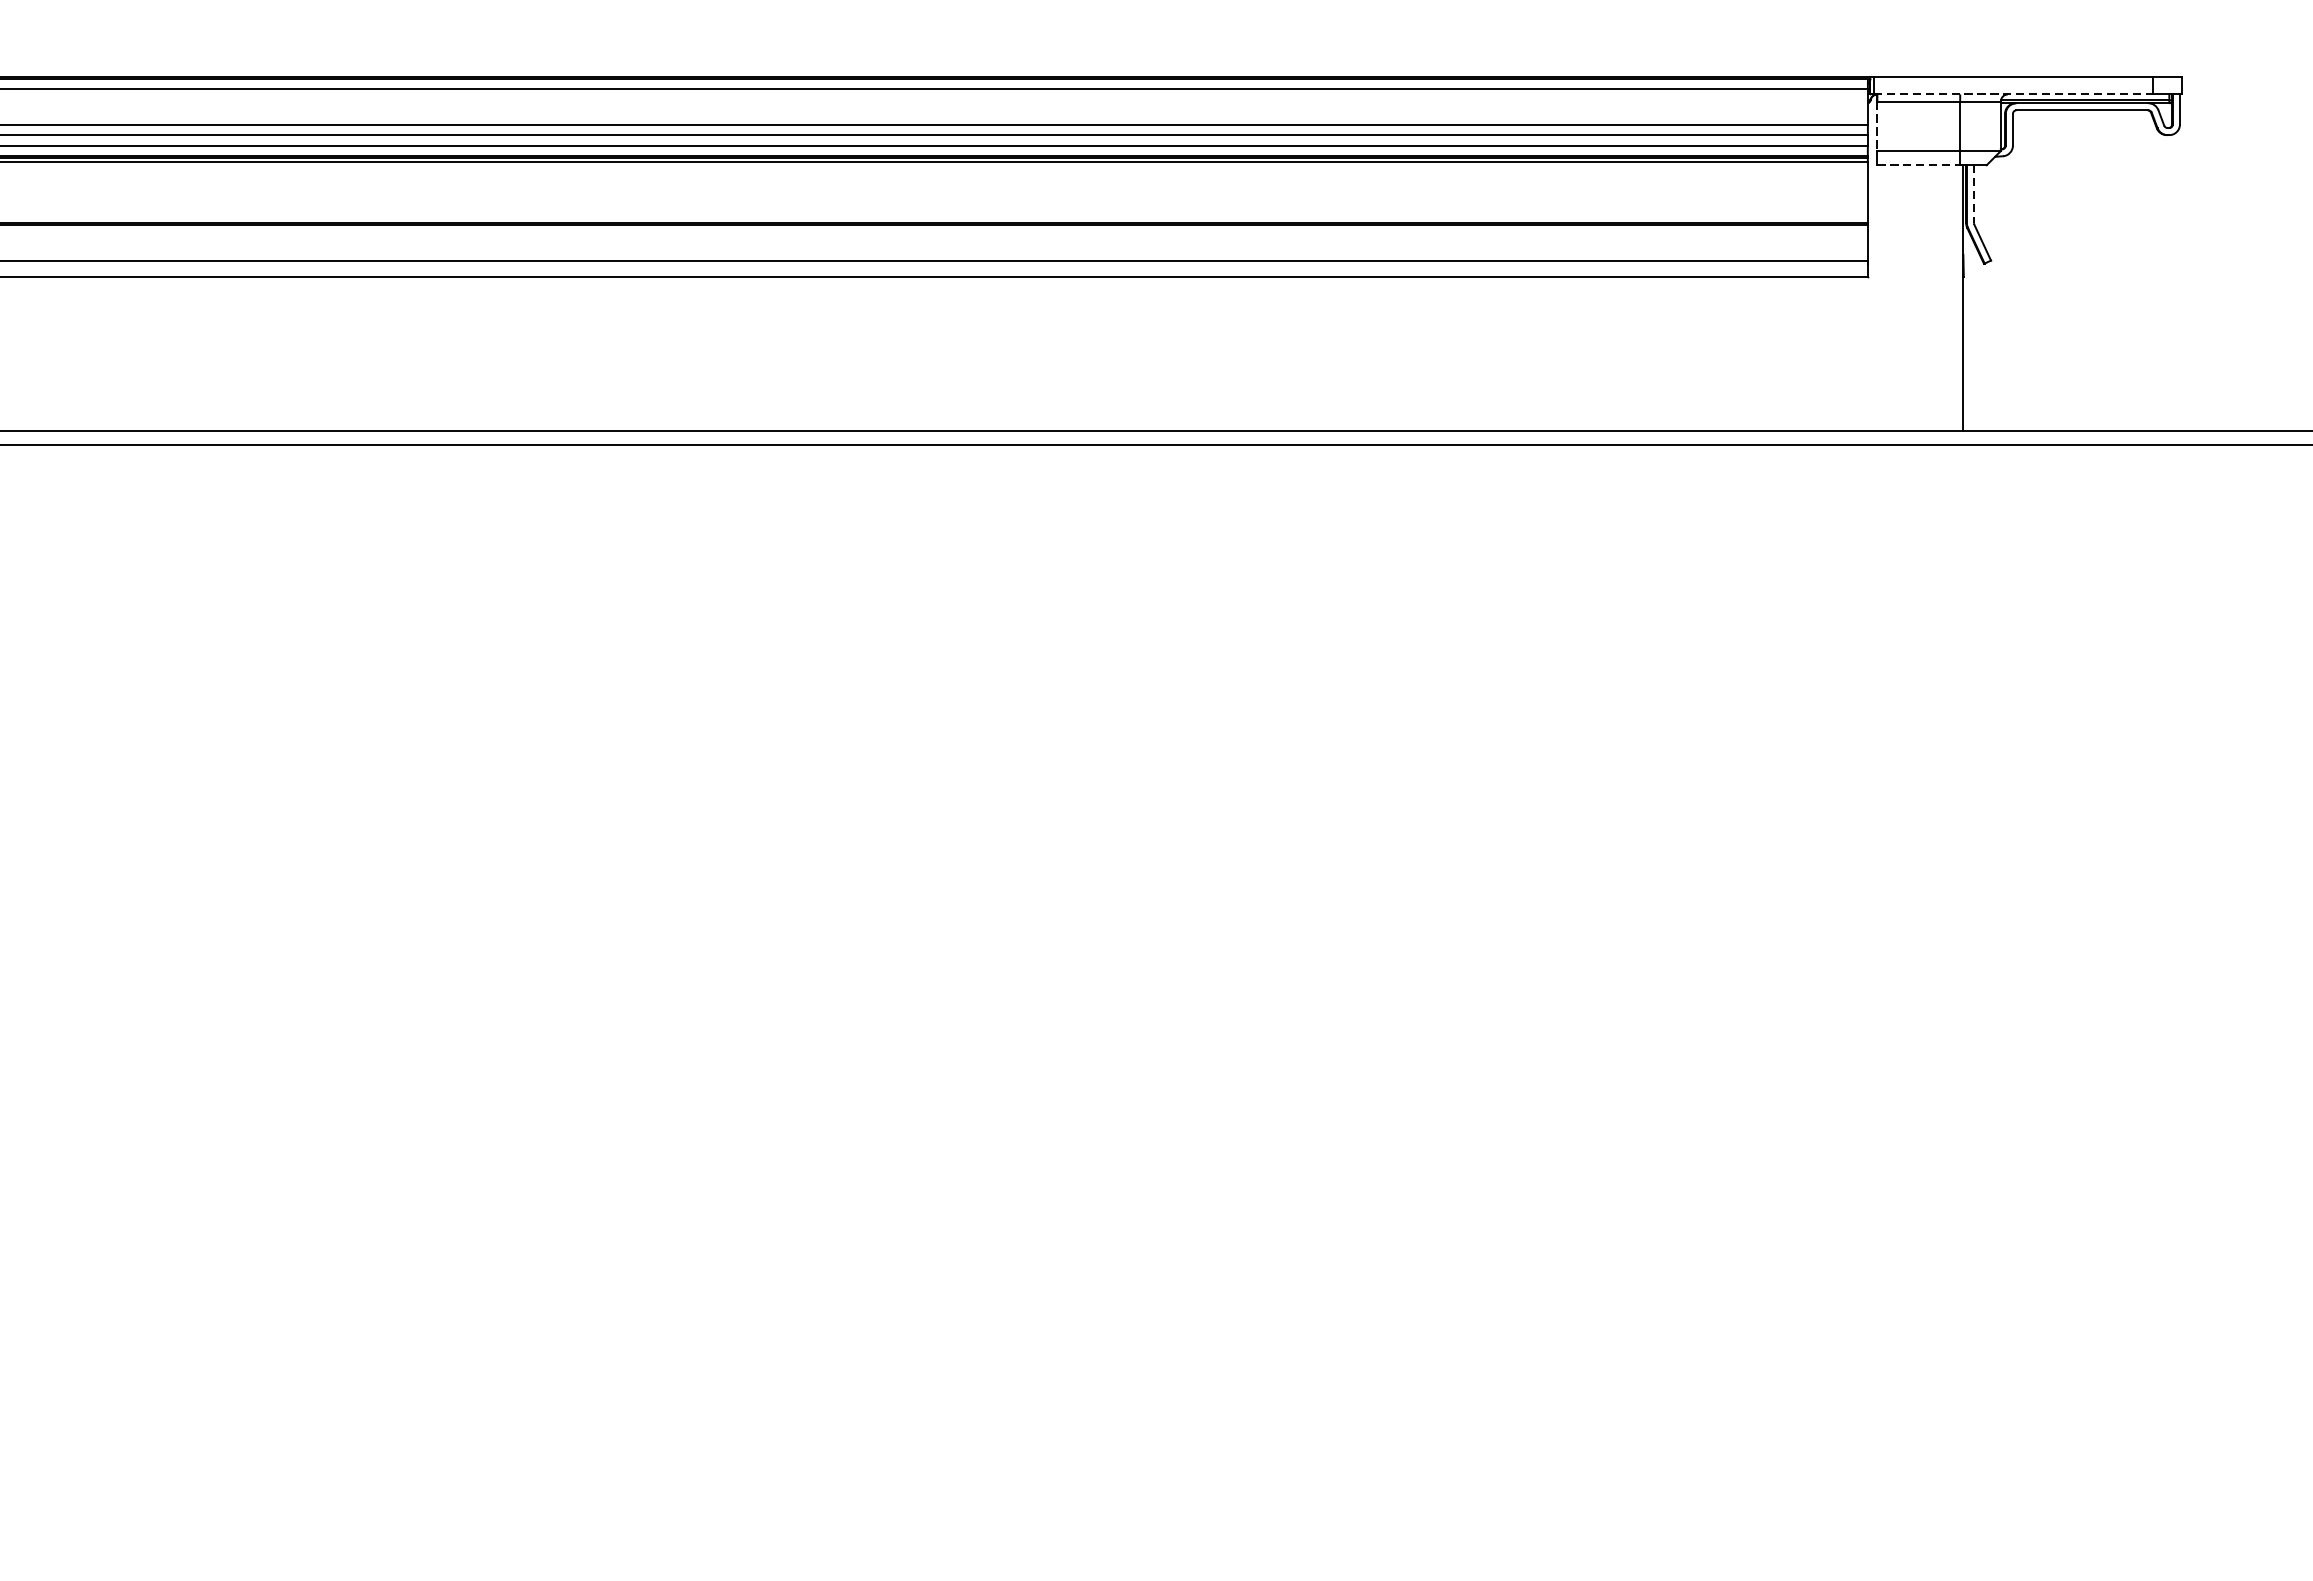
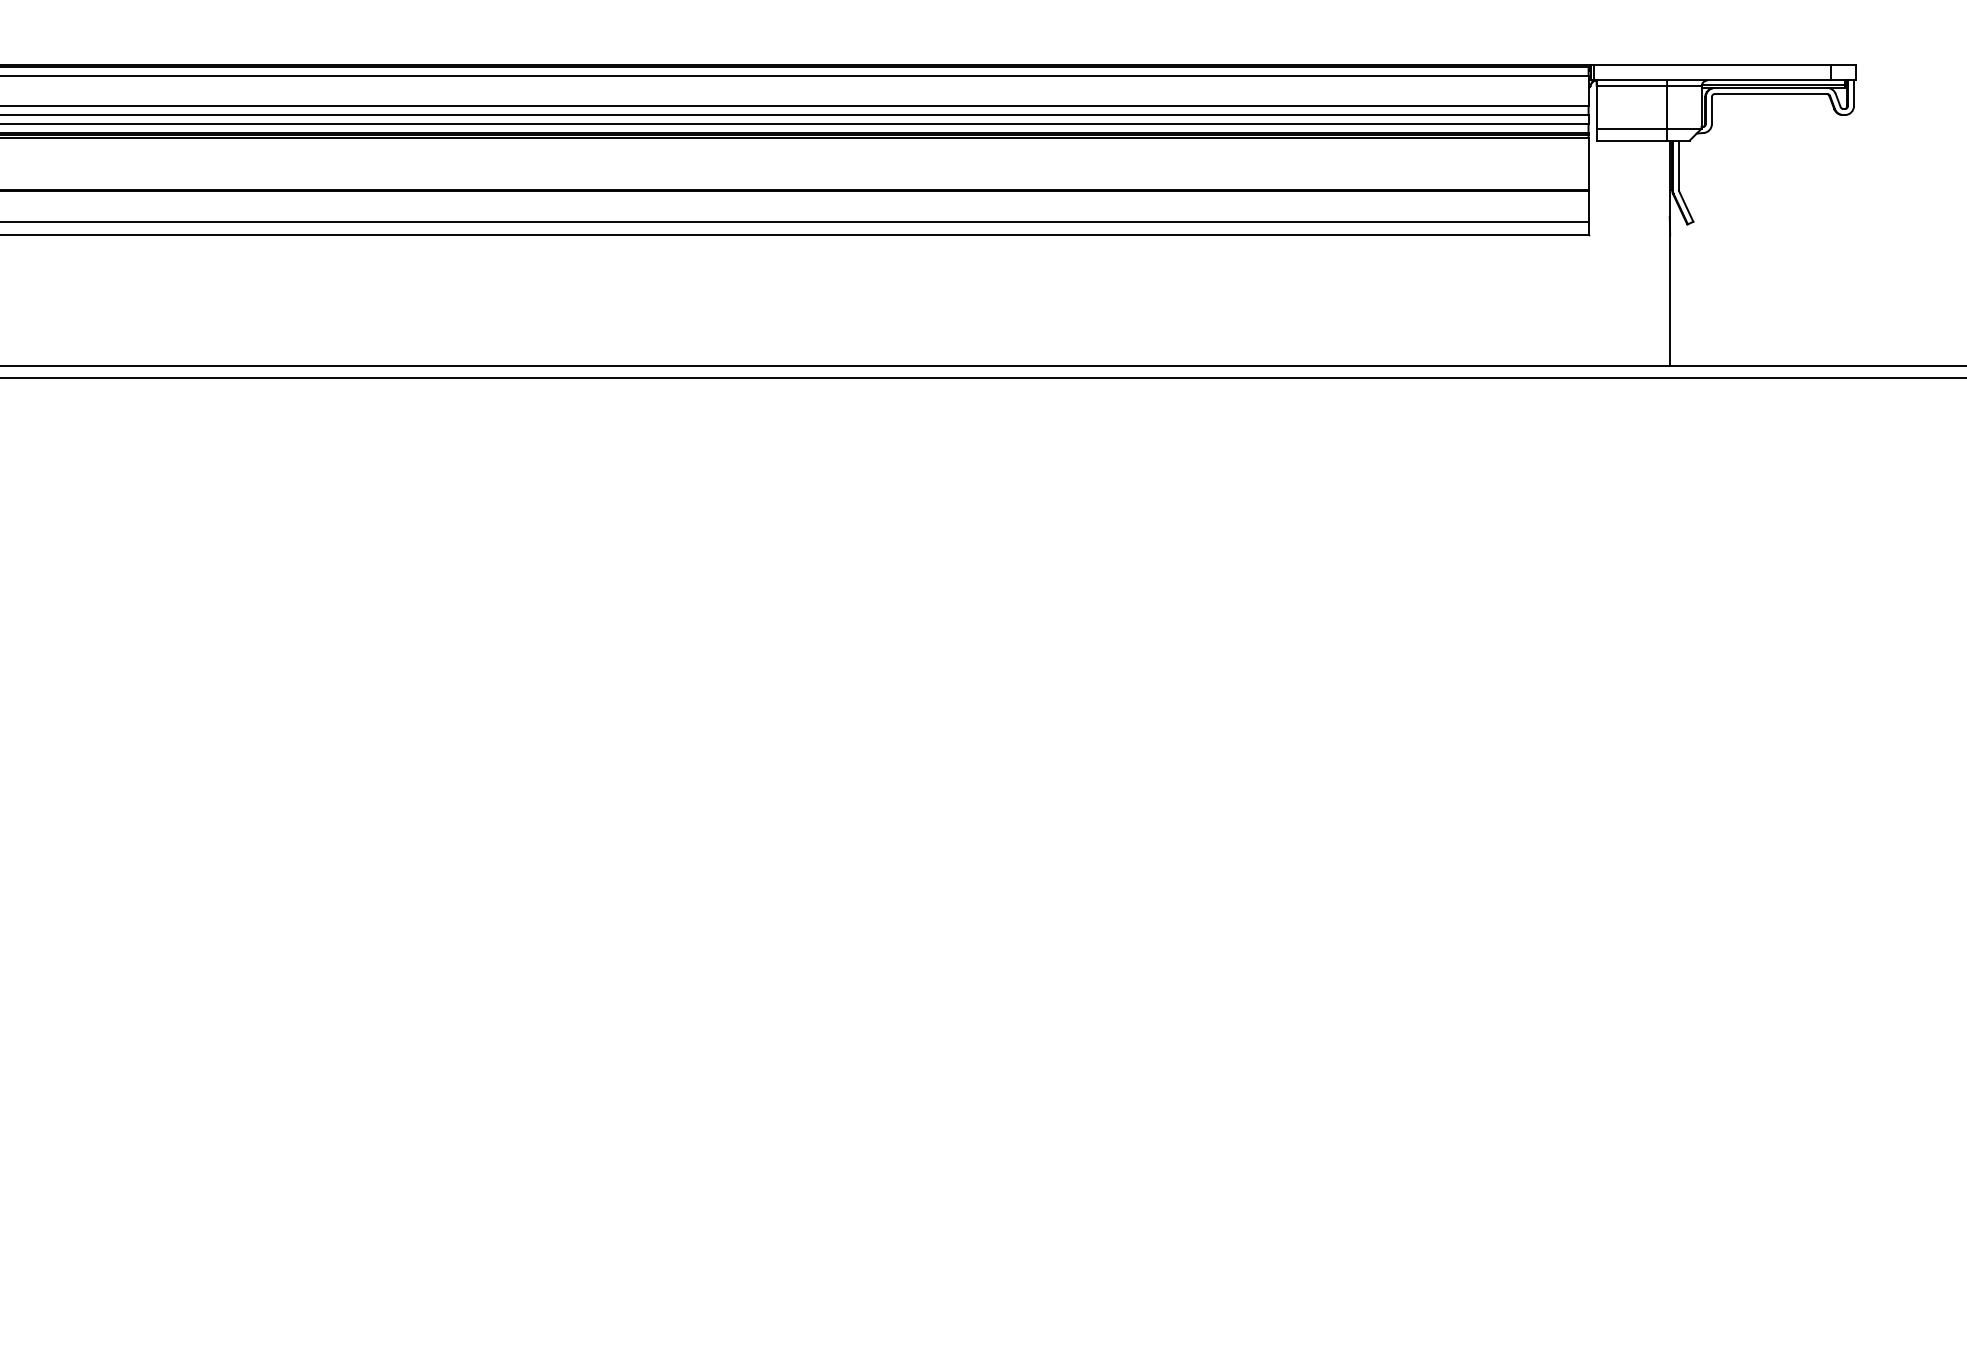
line: (2013, 94) -> (1712, 80), dashed -> solid
line: (1877, 127) -> (1596, 108), dashed -> solid
line: (1919, 165) -> (1632, 140), dashed -> solid
line: (1973, 194) -> (1678, 165), dashed -> solid

